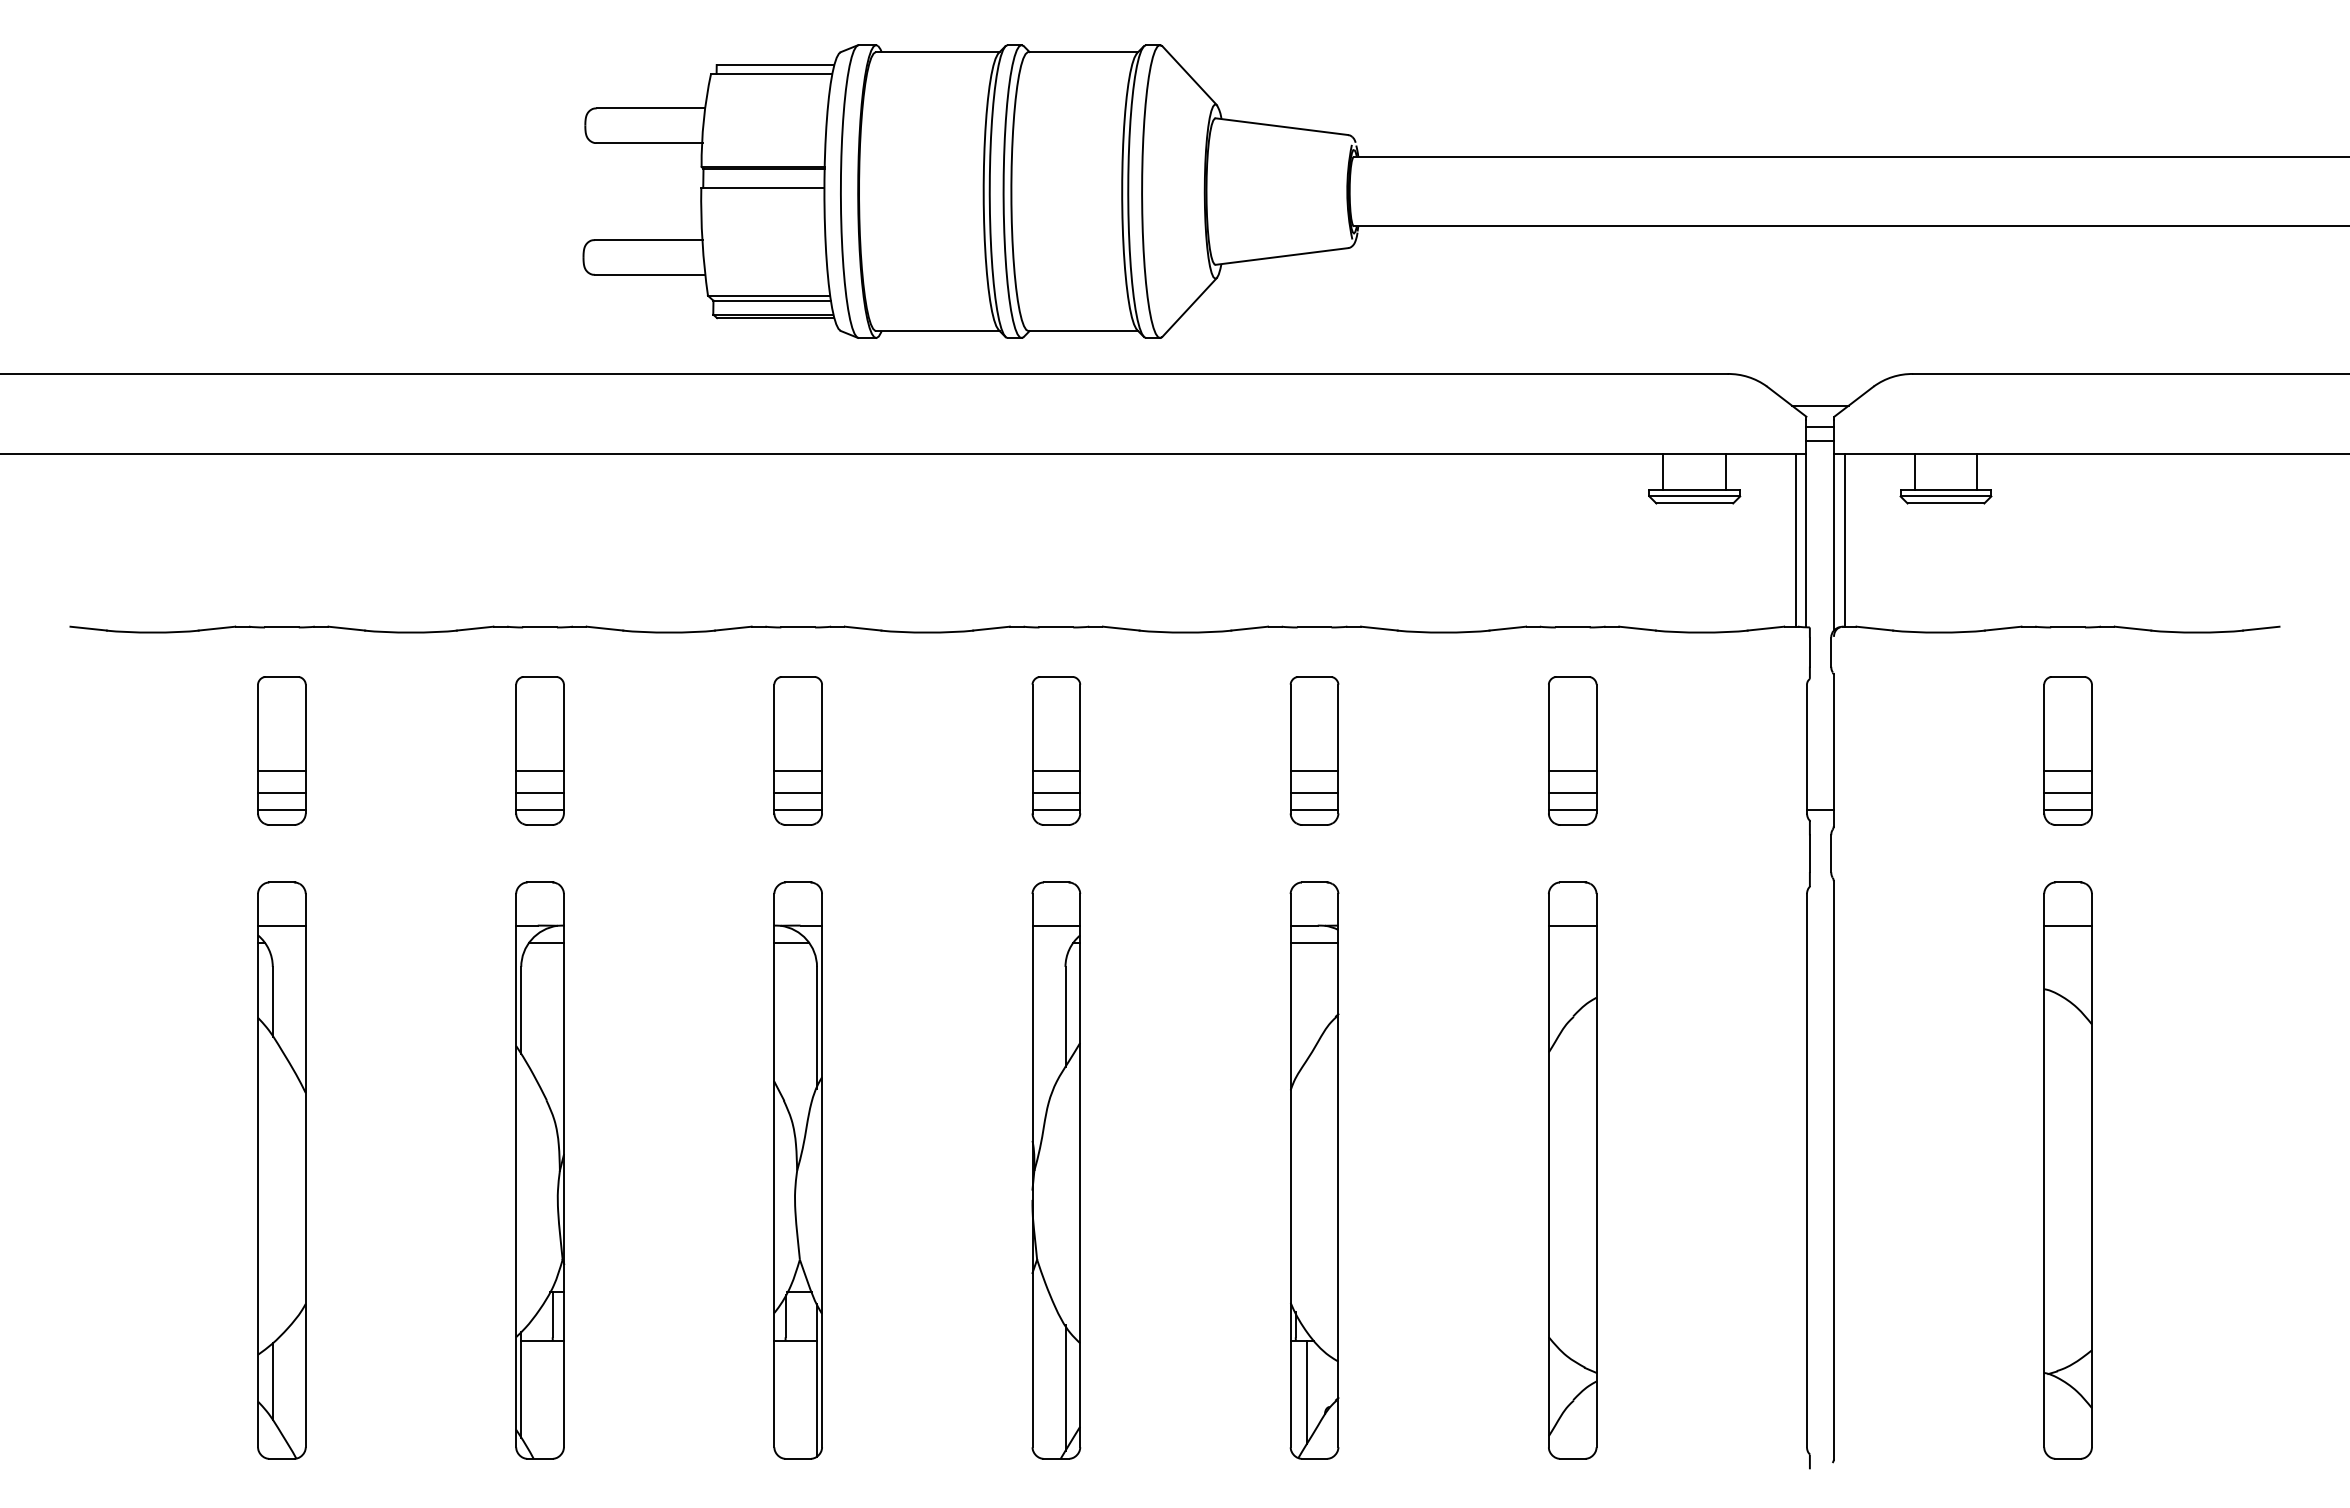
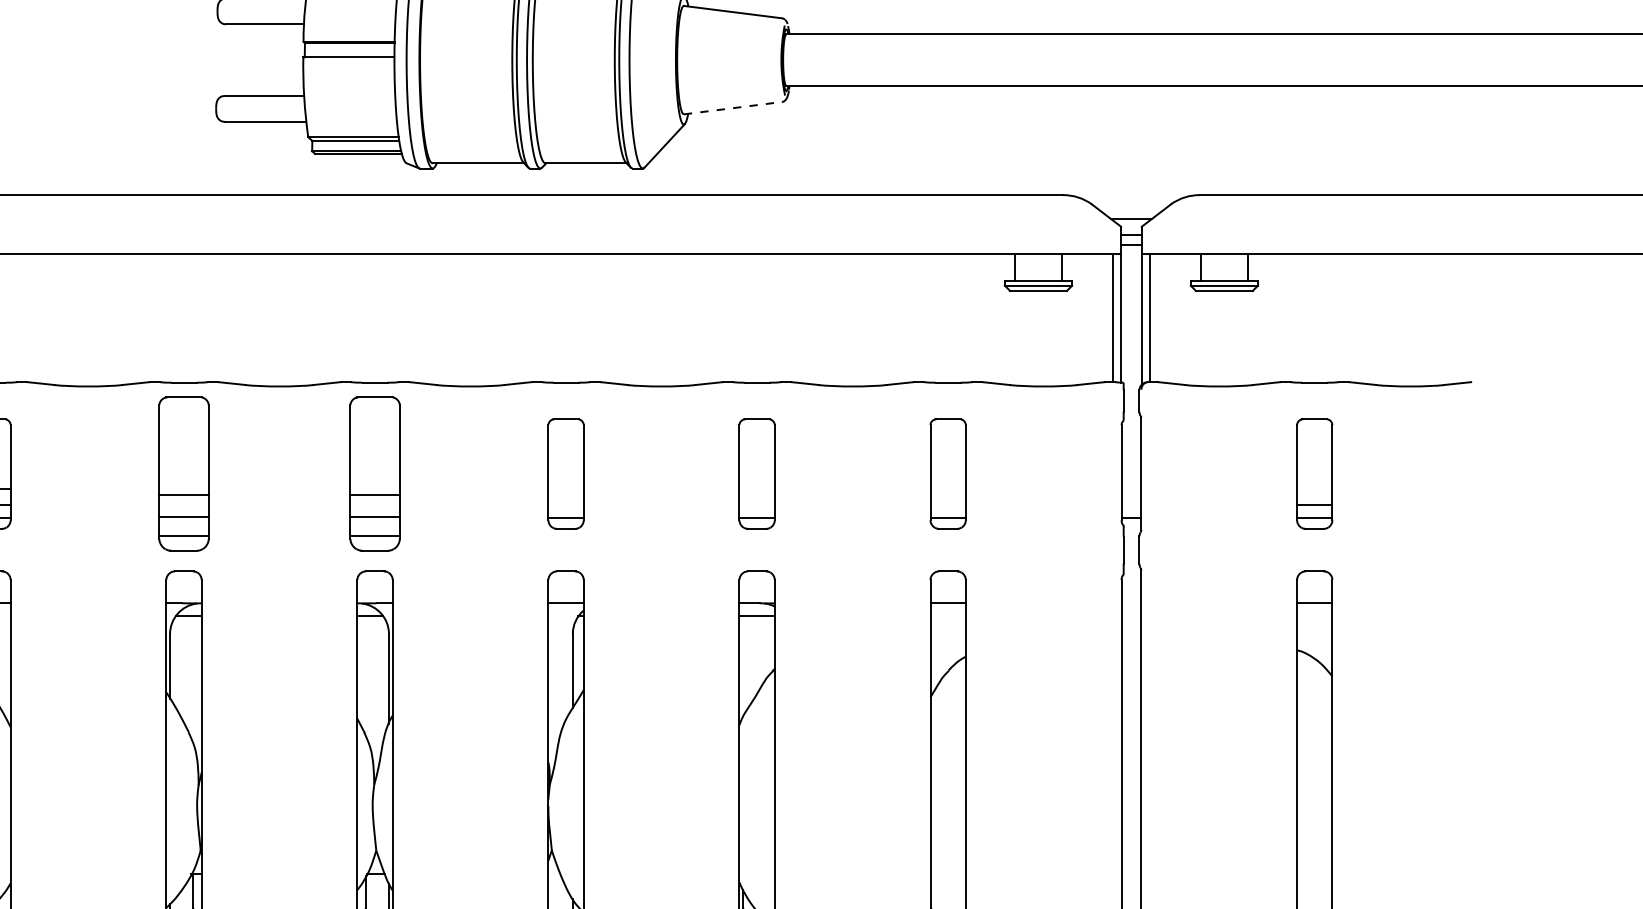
line: (1281, 256) -> (732, 108), solid -> dashed
part: (539, 750) -> (183, 473), size x1.4
part: (797, 750) -> (374, 473), size x1.4
line: (1056, 770) -> (566, 488), removed
line: (1314, 770) -> (757, 488), removed
line: (1572, 770) -> (948, 488), removed
line: (2067, 770) -> (1314, 488), removed
line: (1056, 792) -> (566, 504), removed
line: (1314, 792) -> (757, 504), removed
line: (1572, 792) -> (948, 504), removed

